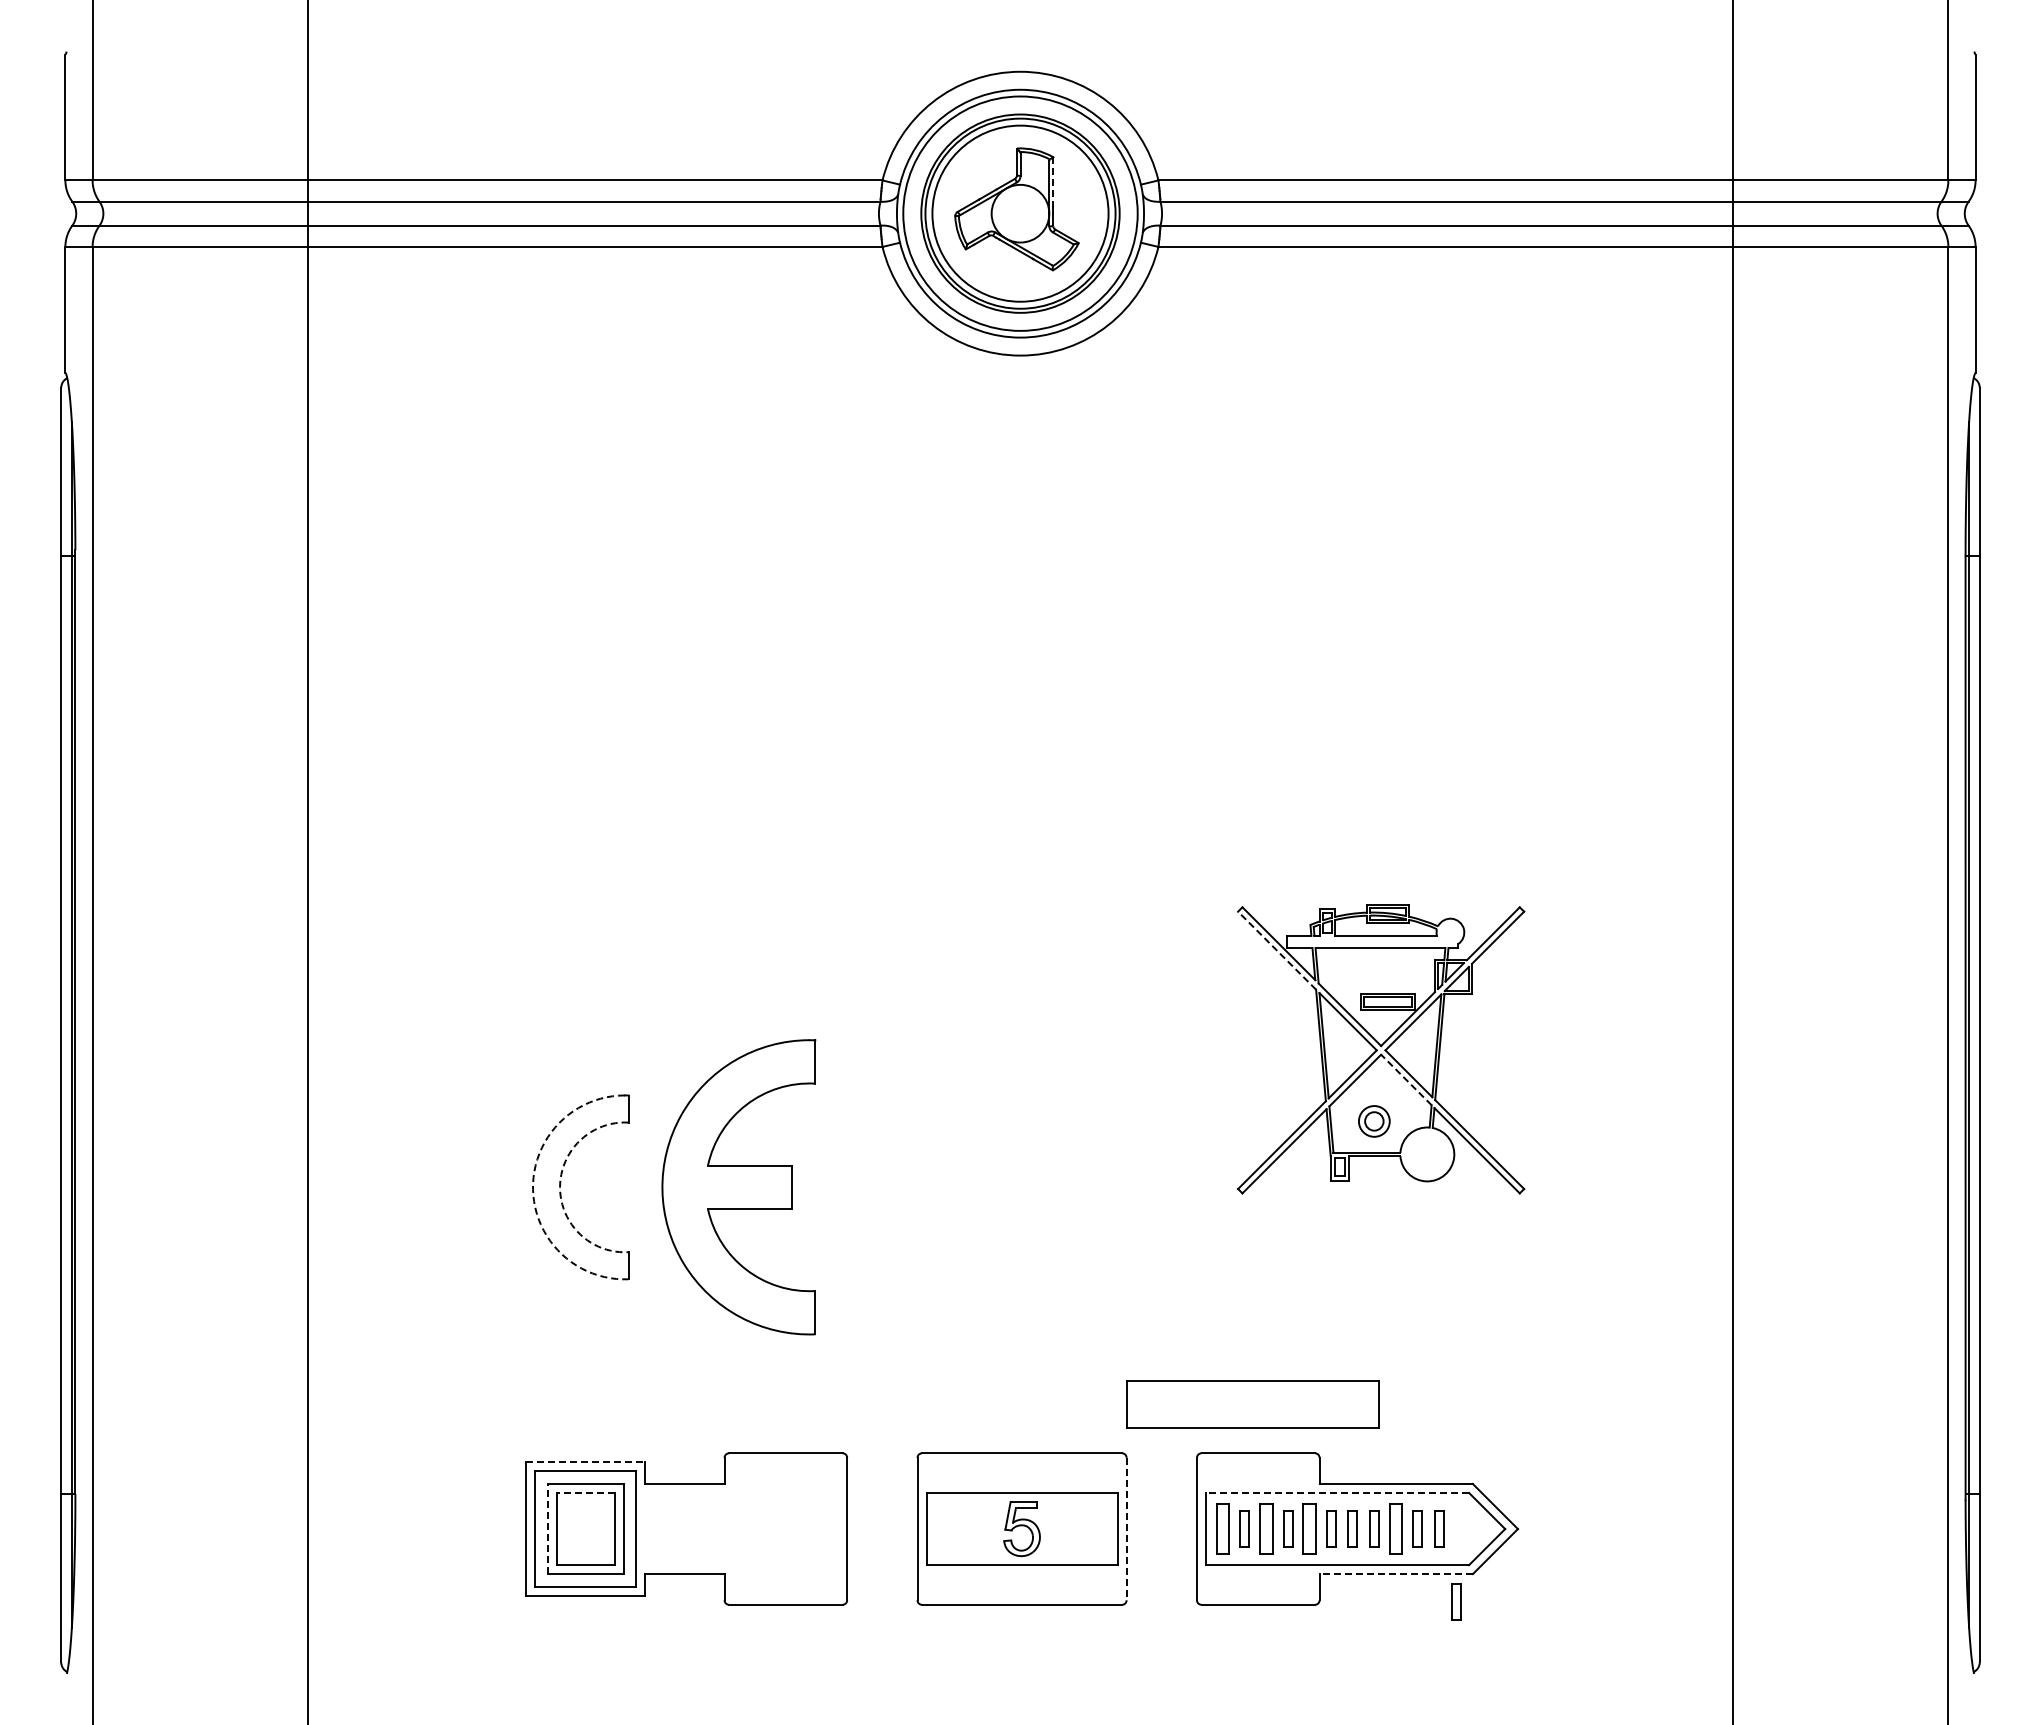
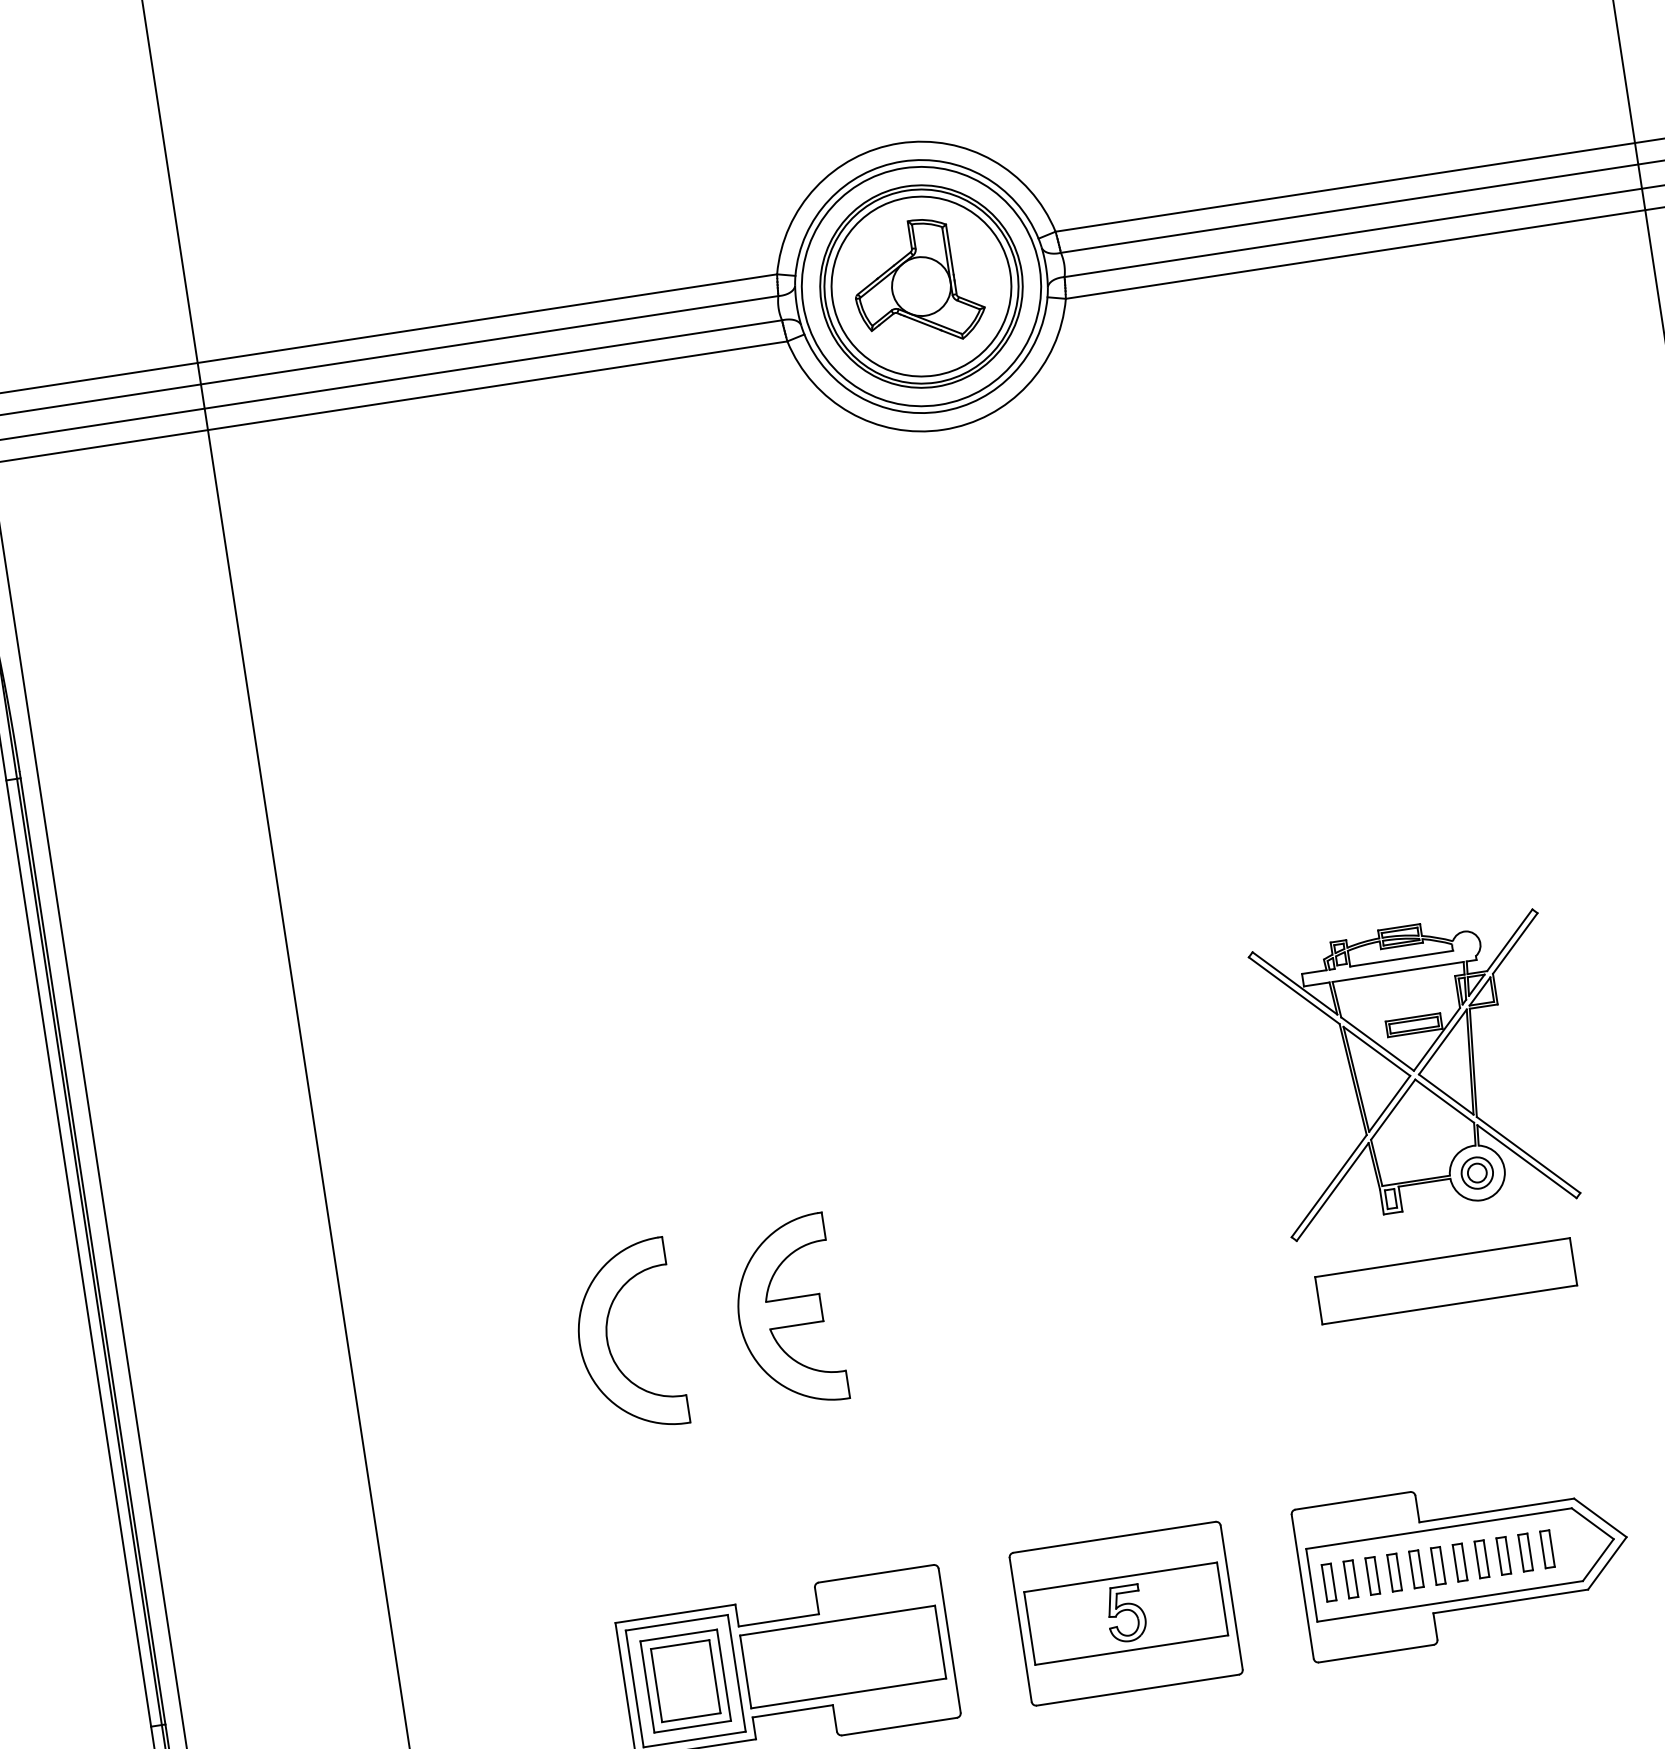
line: (1053, 182) -> (949, 250), dashed -> solid
line: (1276, 950) -> (1293, 990), dashed -> solid
line: (1406, 1079) -> (1444, 1100), dashed -> solid
part: (1374, 1121) -> (1477, 1173), moved
arc: (560, 1187) -> (607, 1340), dashed -> solid
part: (738, 1187) -> (787, 1312), size x0.62
arc: (533, 1189) -> (580, 1346), dashed -> solid
part: (1252, 1404) -> (1445, 1281), moved
line: (586, 1462) -> (676, 1613), dashed -> solid
line: (585, 1492) -> (679, 1644), dashed -> solid
line: (1337, 1492) -> (1438, 1528), dashed -> solid
line: (547, 1528) -> (647, 1686), dashed -> solid
part: (741, 1528) -> (842, 1656), added
part: (1223, 1528) -> (1329, 1582), size x0.71
part: (1266, 1528) -> (1372, 1575), size x0.71
part: (1309, 1528) -> (1416, 1568), size x0.71
part: (1396, 1528) -> (1503, 1555), size x0.71
line: (1126, 1529) -> (1231, 1598), dashed -> solid
line: (1396, 1574) -> (1511, 1601), dashed -> solid
part: (1456, 1601) -> (1575, 1619), removed

